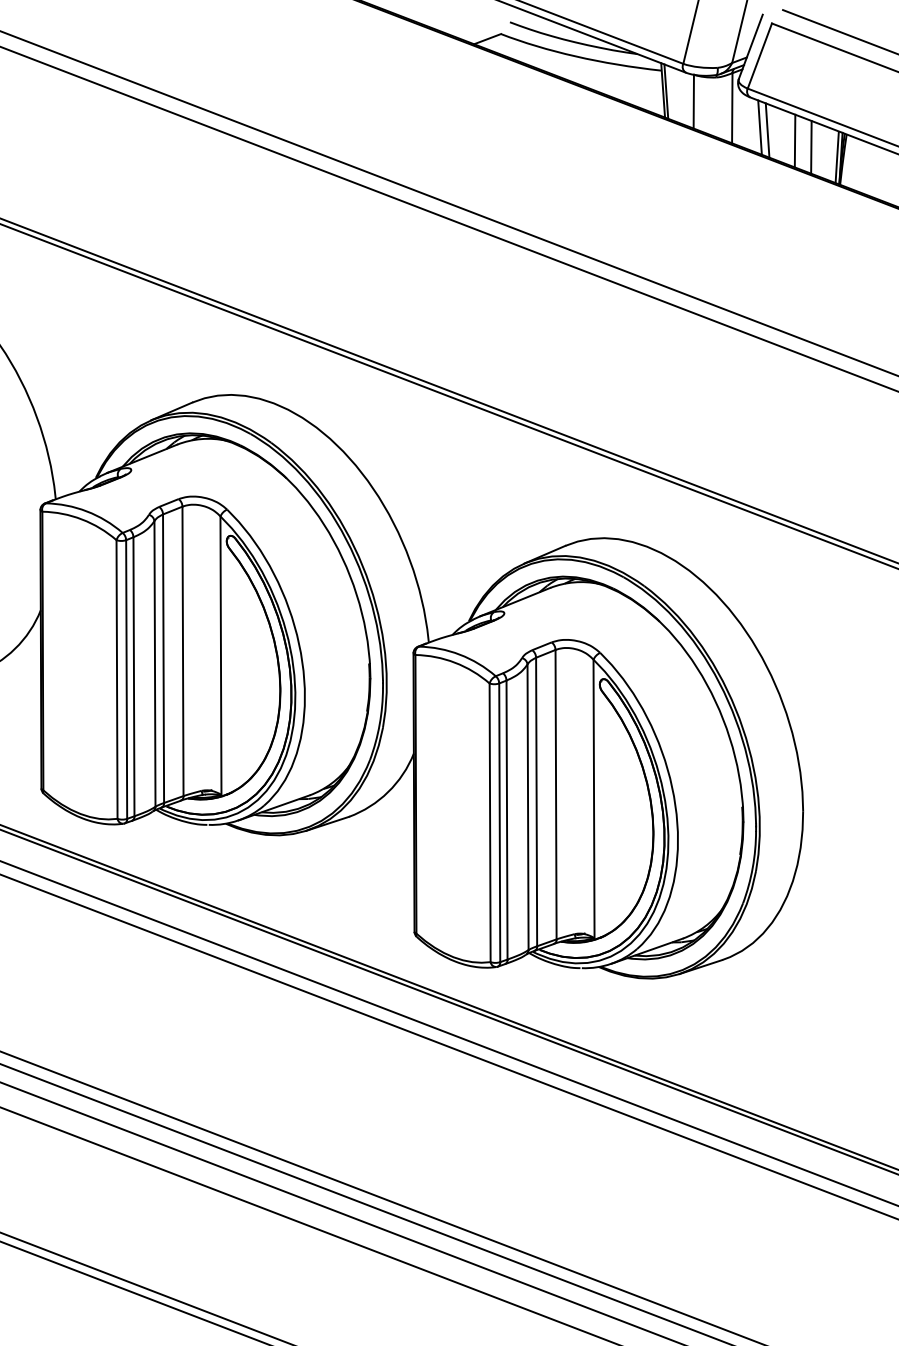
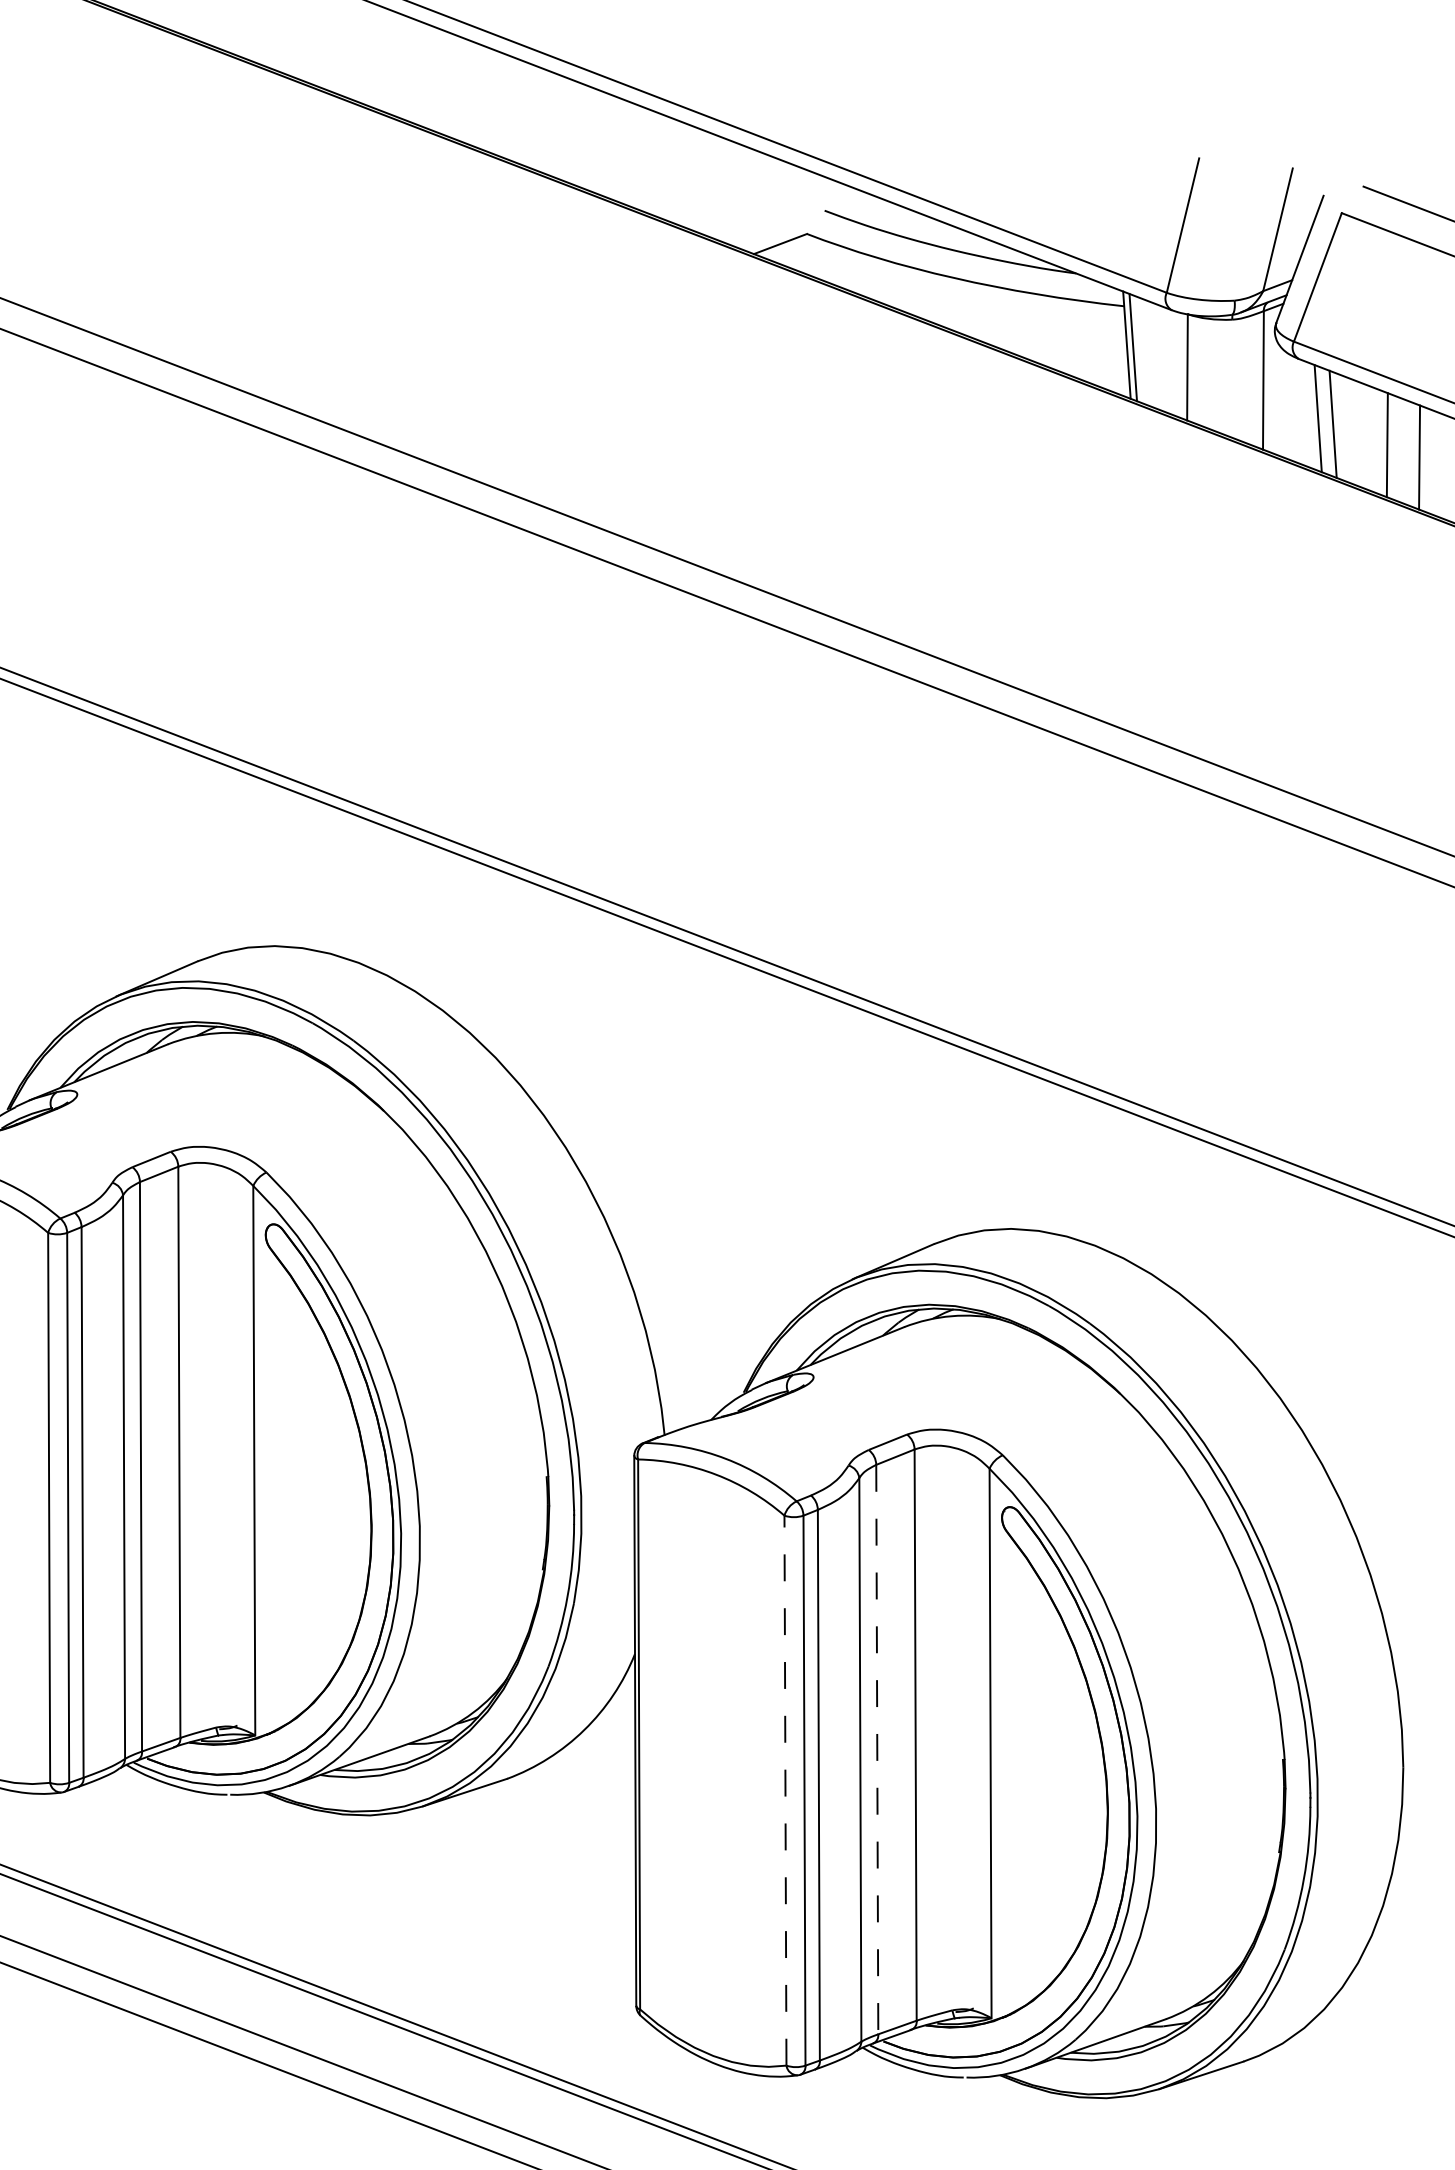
line: (536, 802) -> (877, 1750), solid -> dashed
line: (490, 822) -> (786, 1790), solid -> dashed

